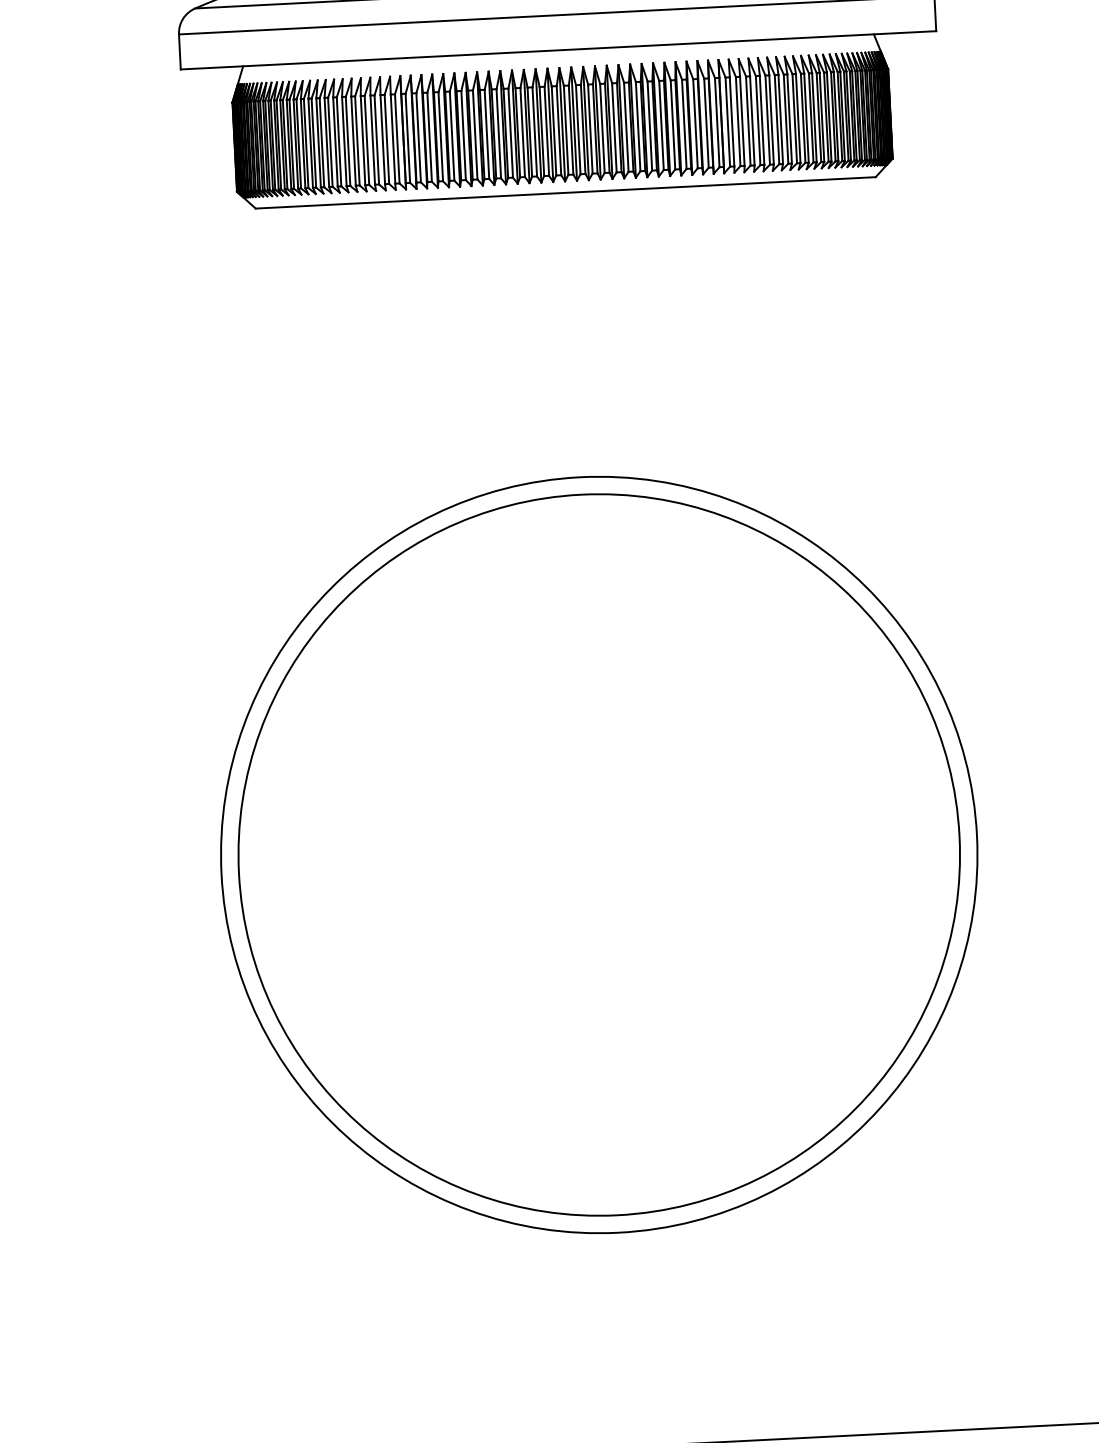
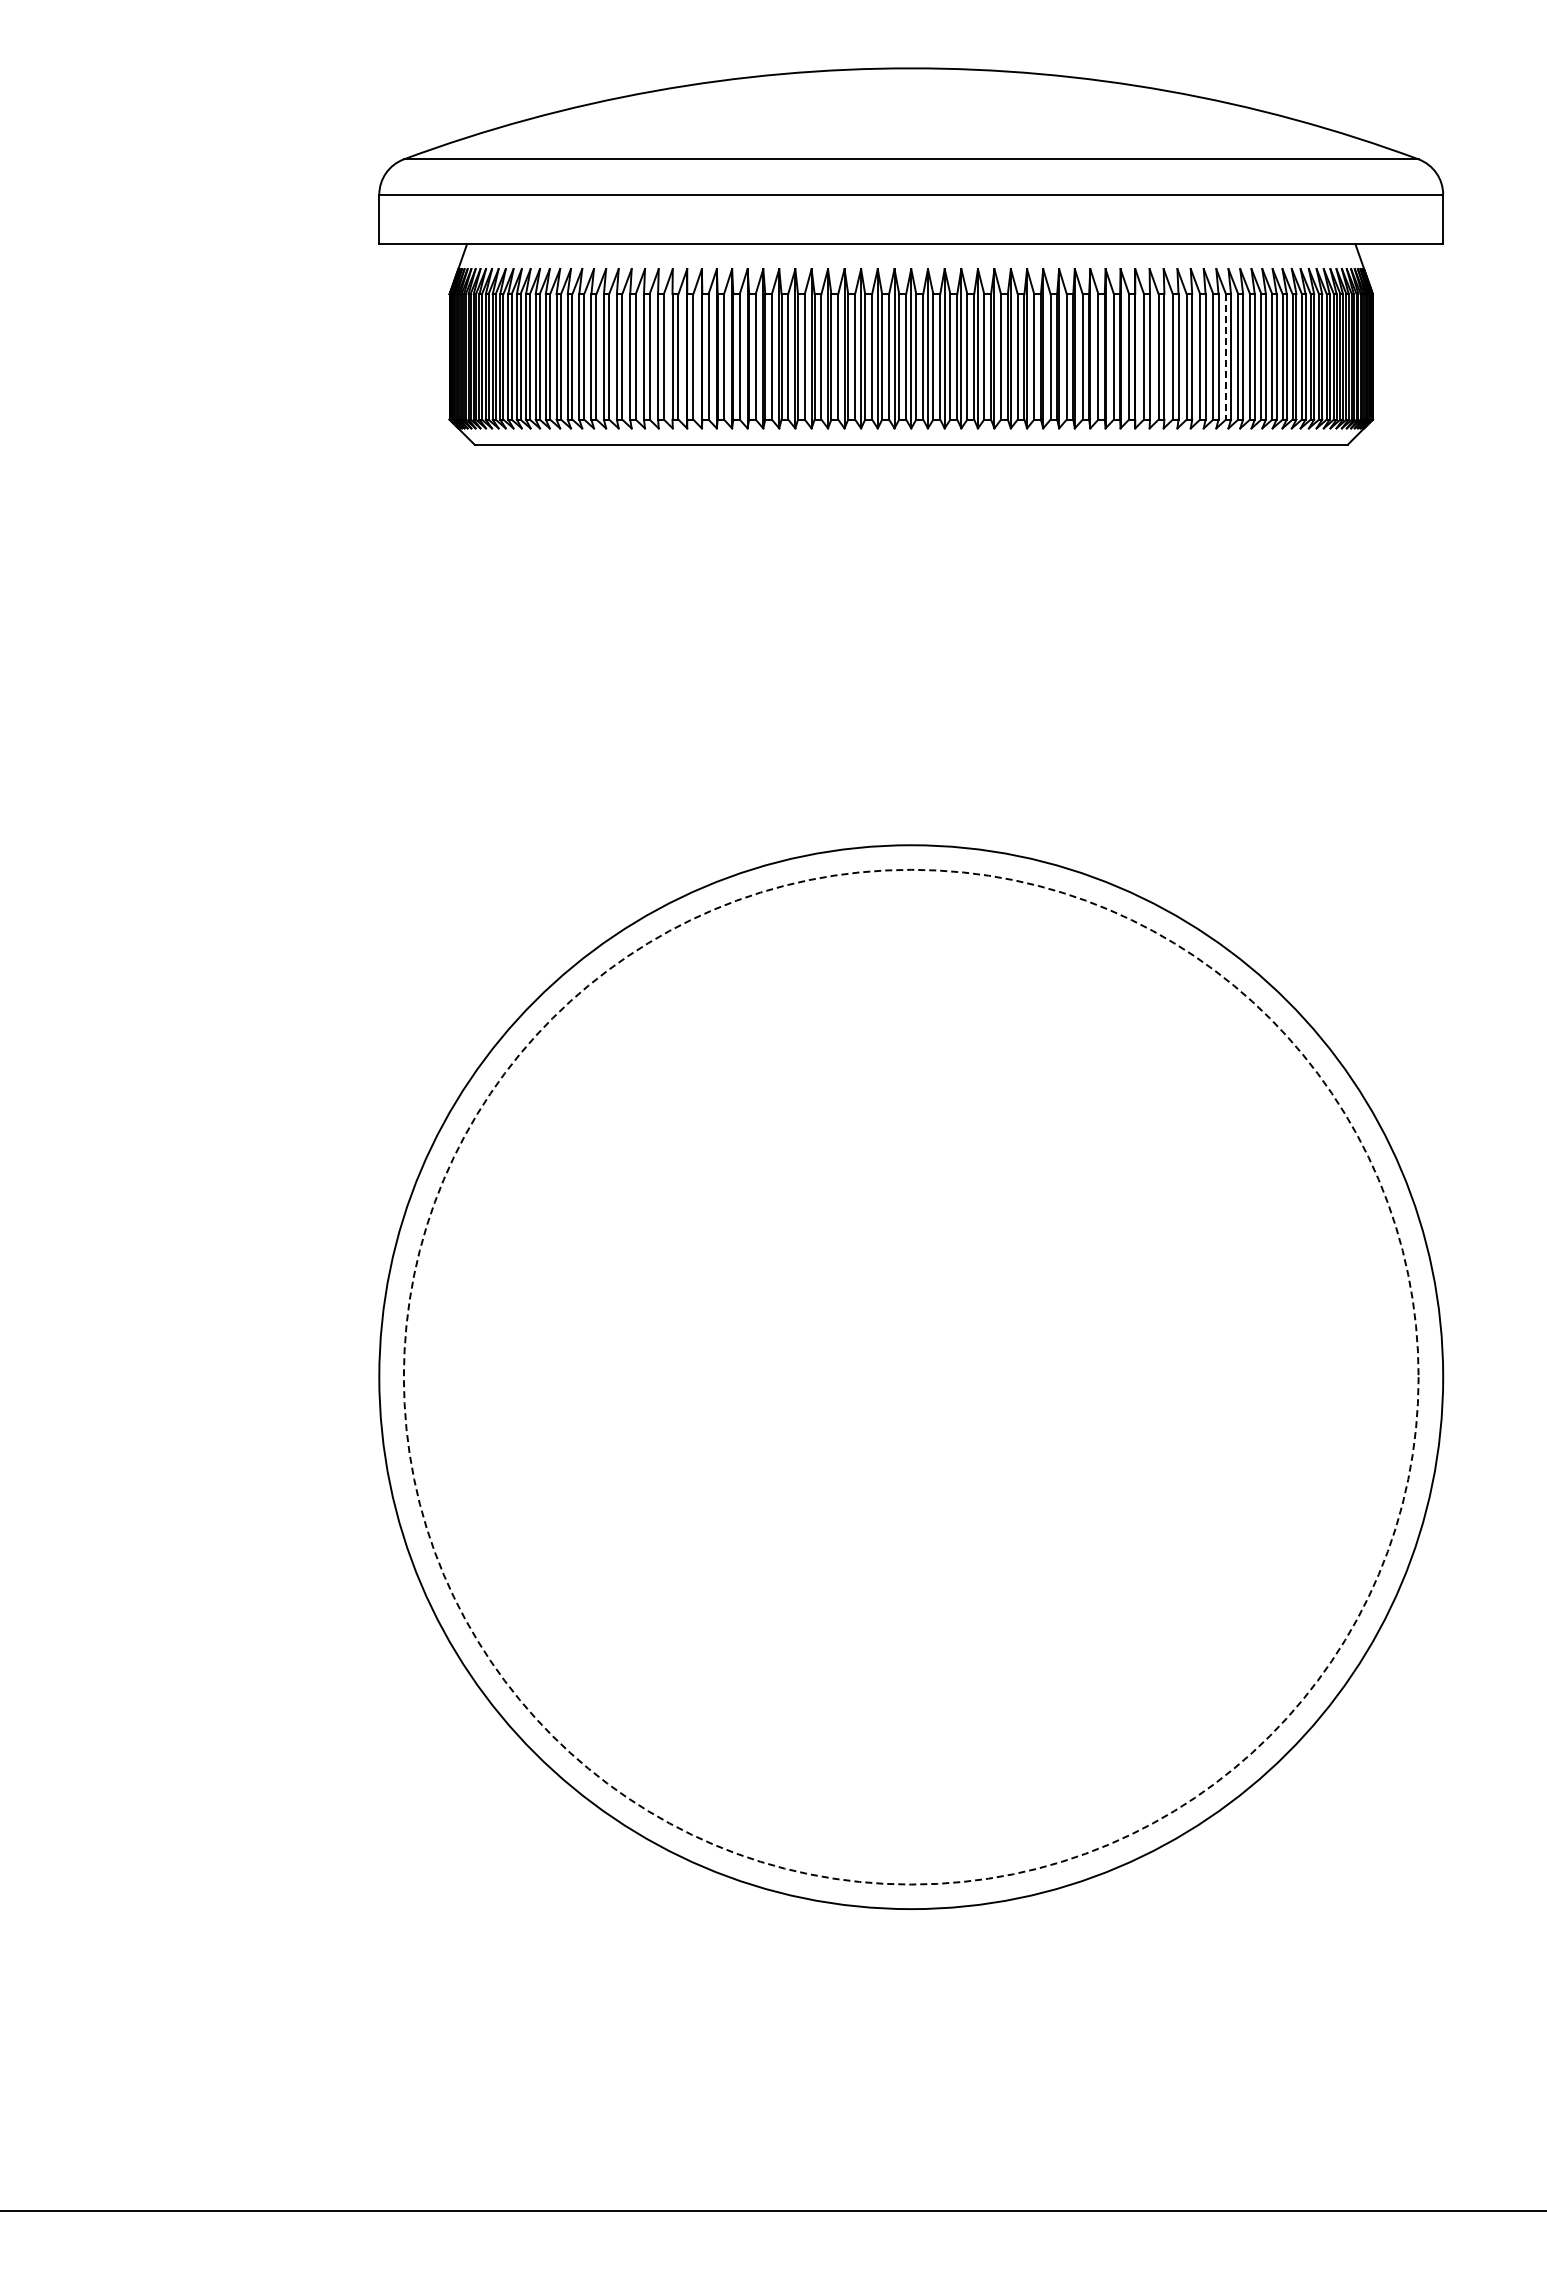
line: (785, 118) -> (1225, 356), solid -> dashed
circle: (598, 854) -> (910, 1376), solid -> dashed

